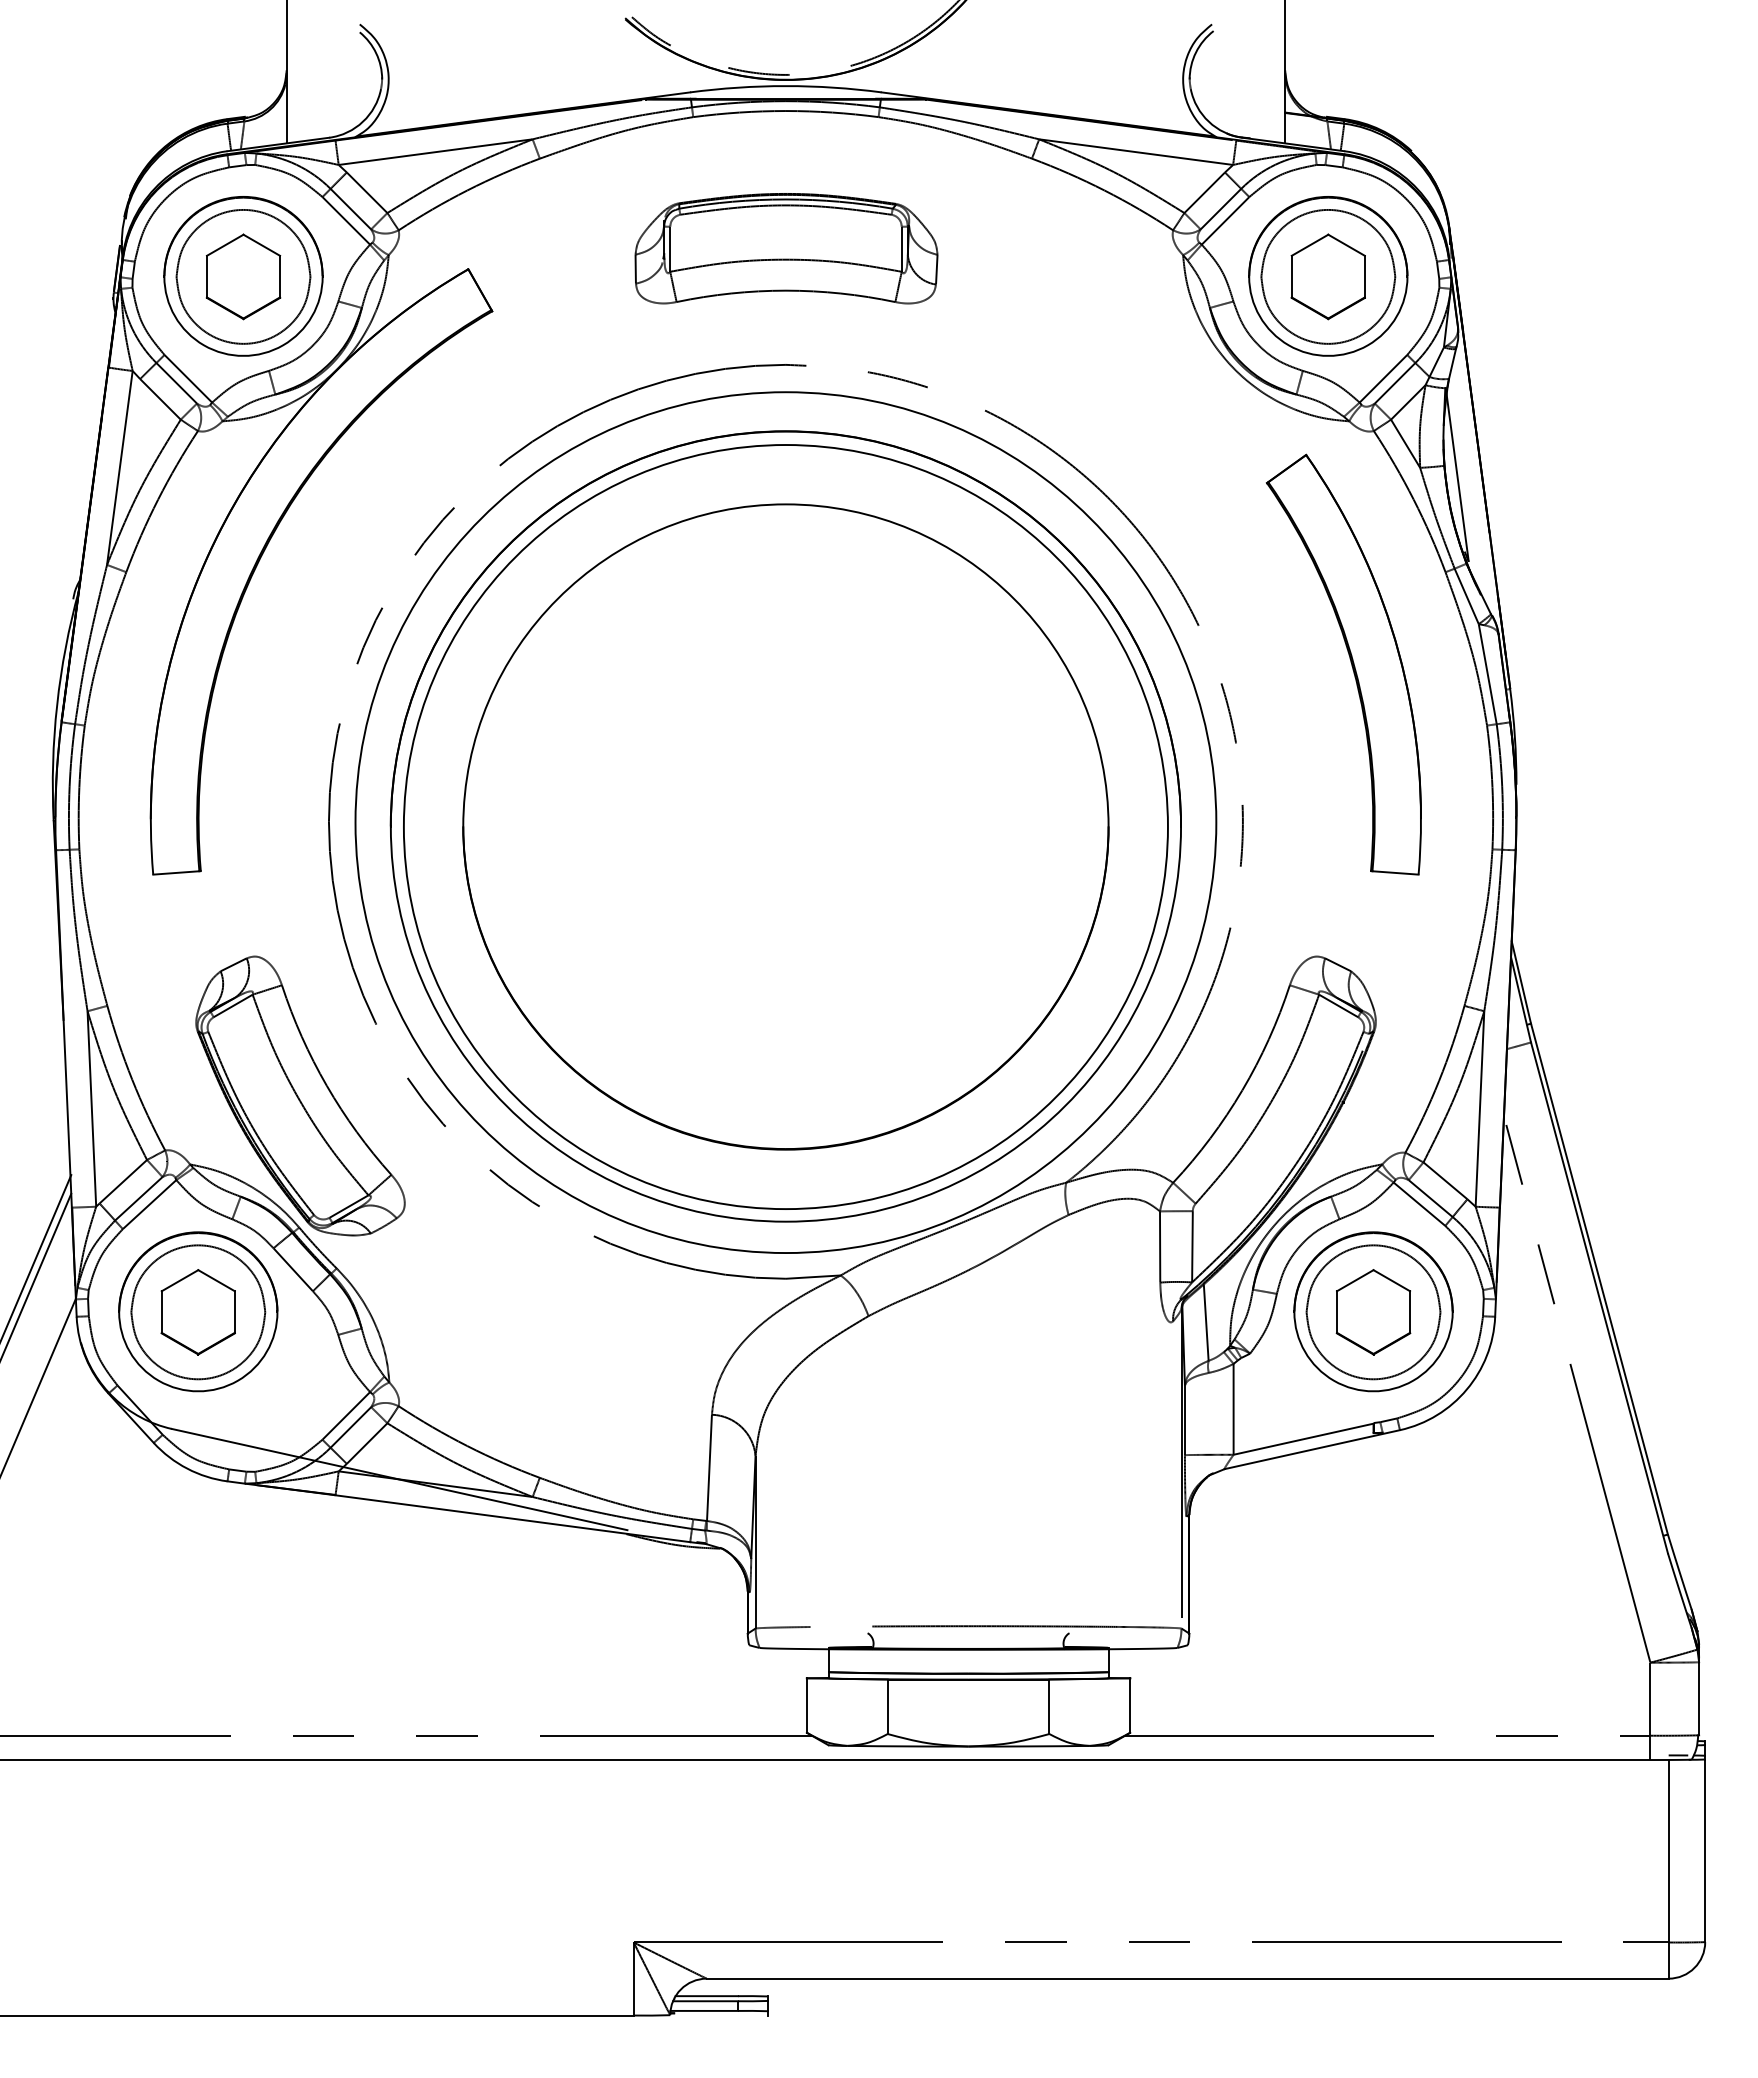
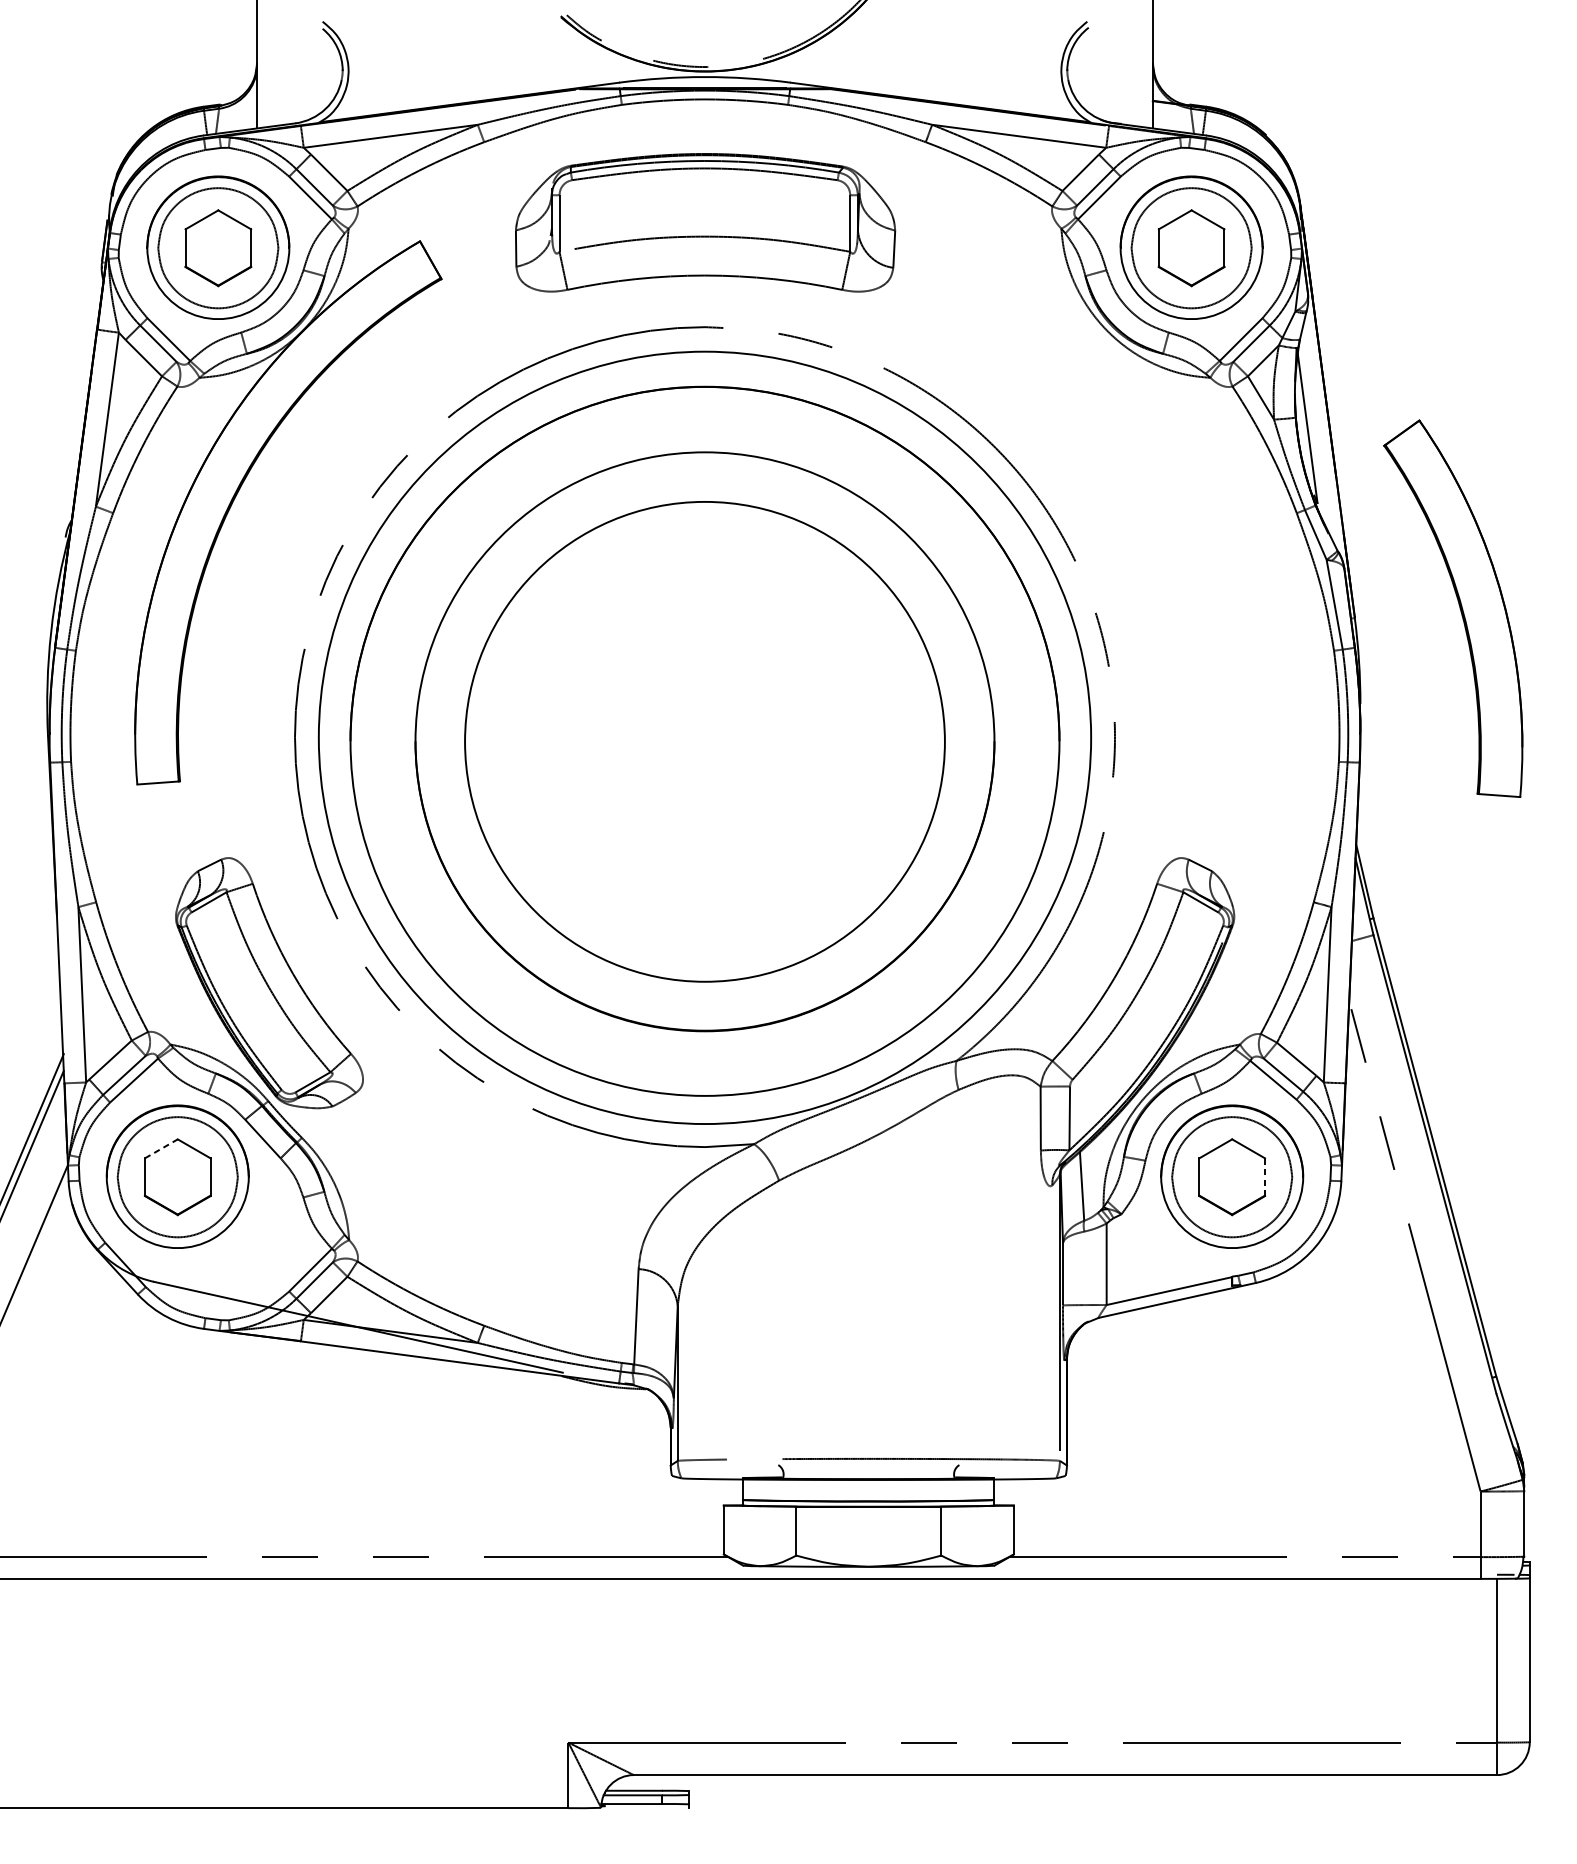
part: (786, 248) -> (705, 222), size x1.4
part: (1350, 662) -> (1459, 606), moved
circle: (785, 827) -> (704, 742), size x0.7
line: (180, 1280) -> (161, 1148), solid -> dashed
line: (1410, 1312) -> (1265, 1177), solid -> dashed

